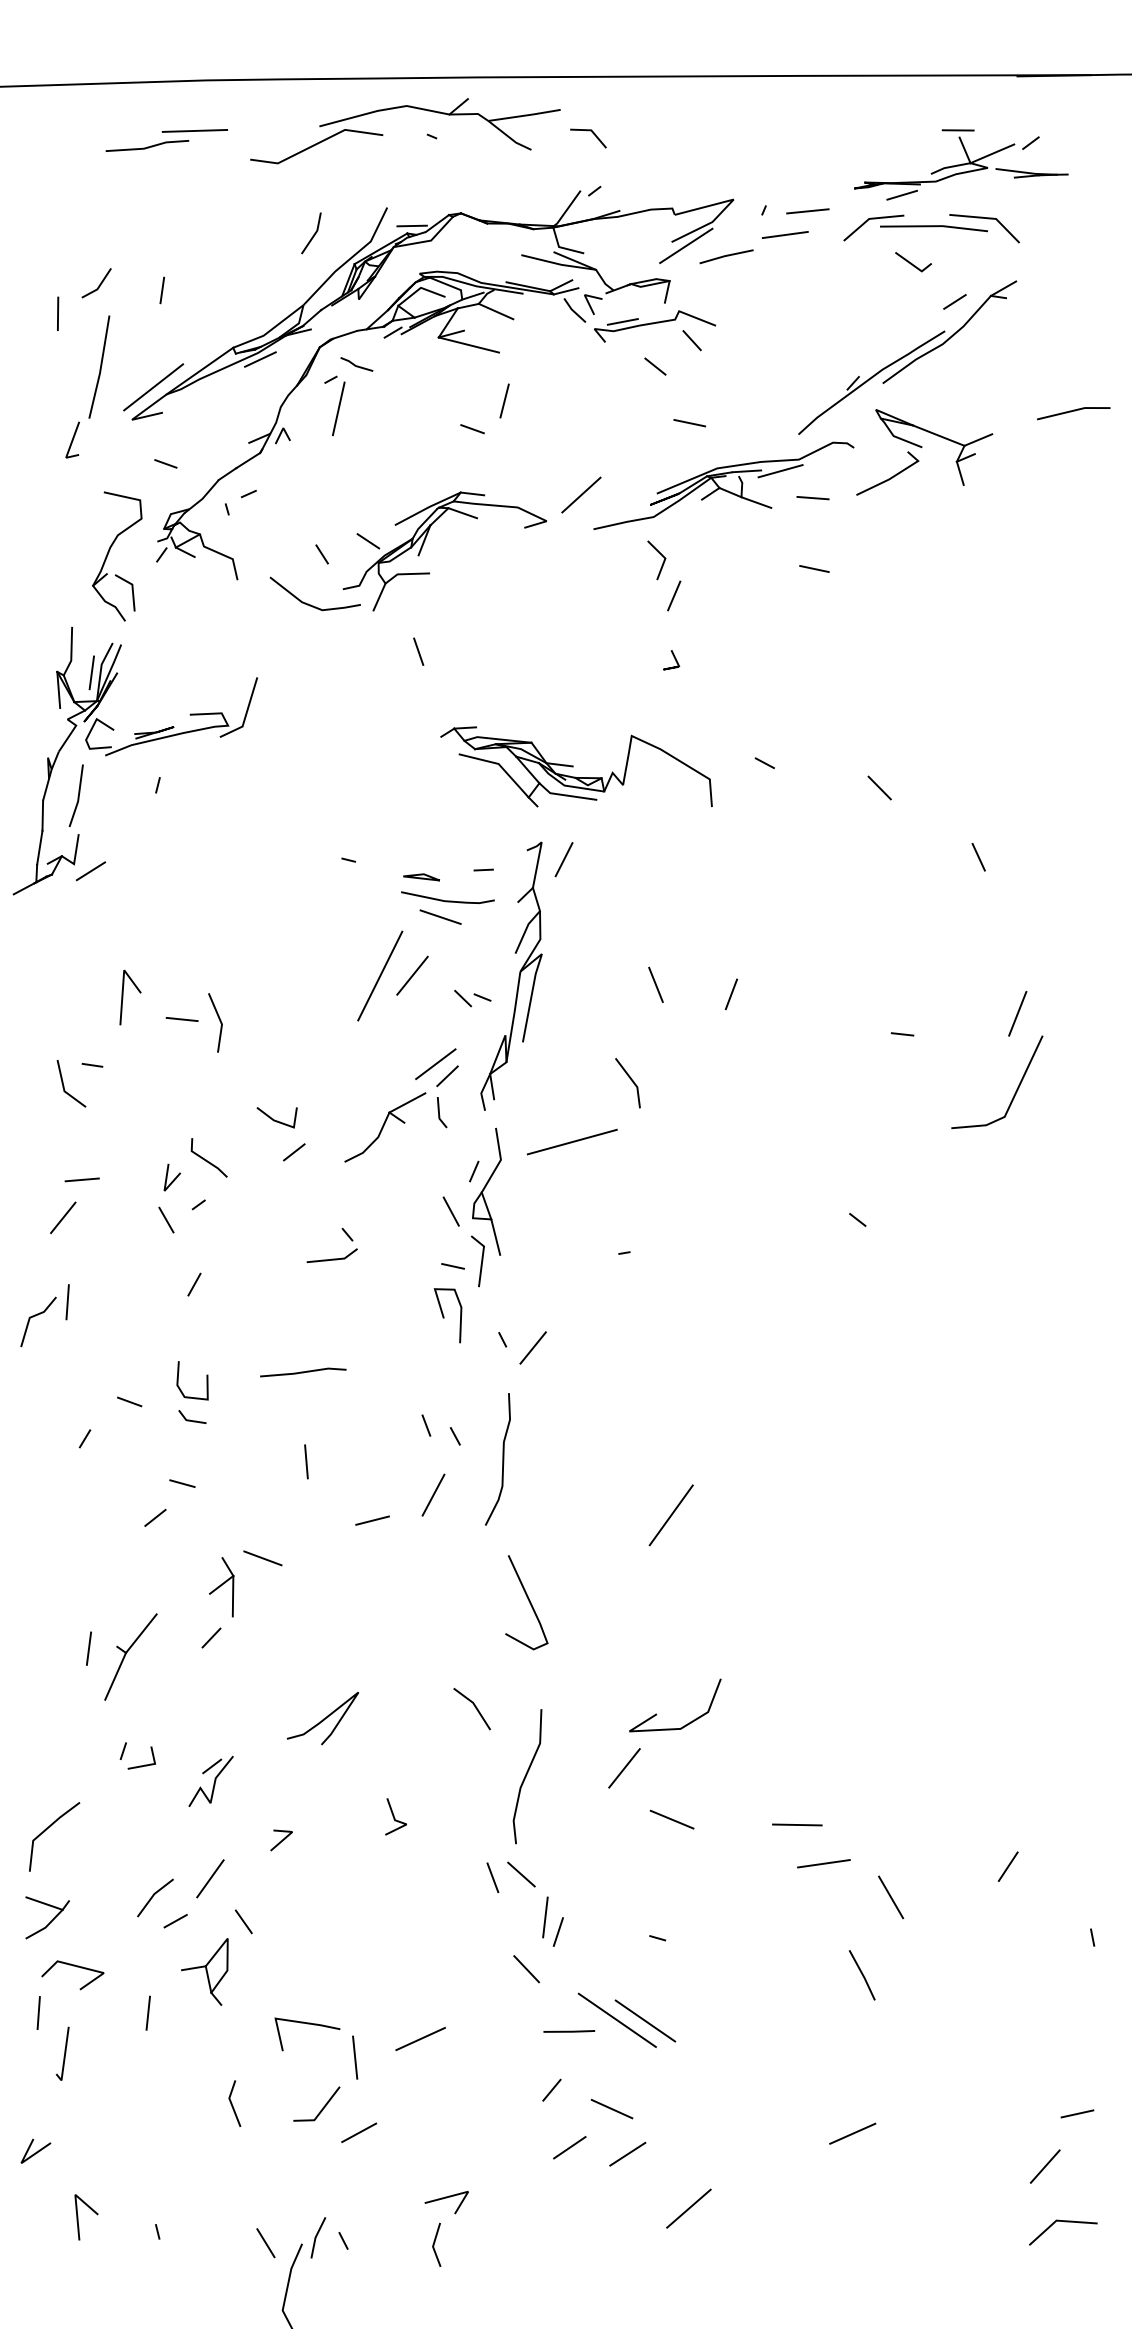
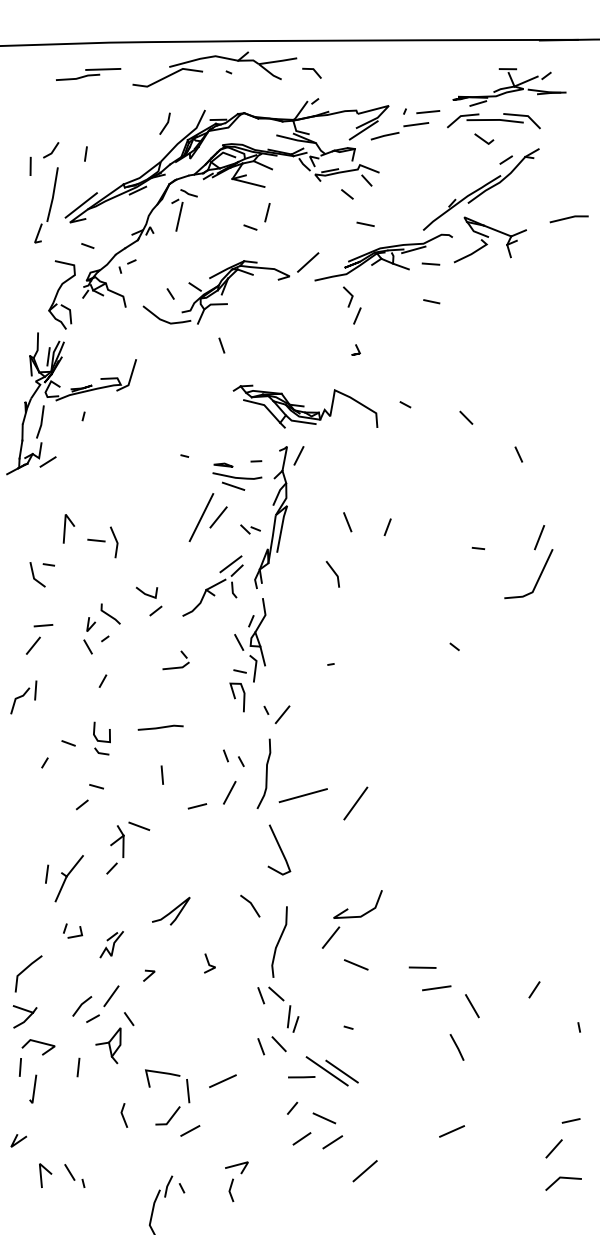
line: (570, 1141) -> (302, 795), moved
line: (493, 1973) -> (261, 1046), added
line: (265, 2243) -> (69, 1172), moved

